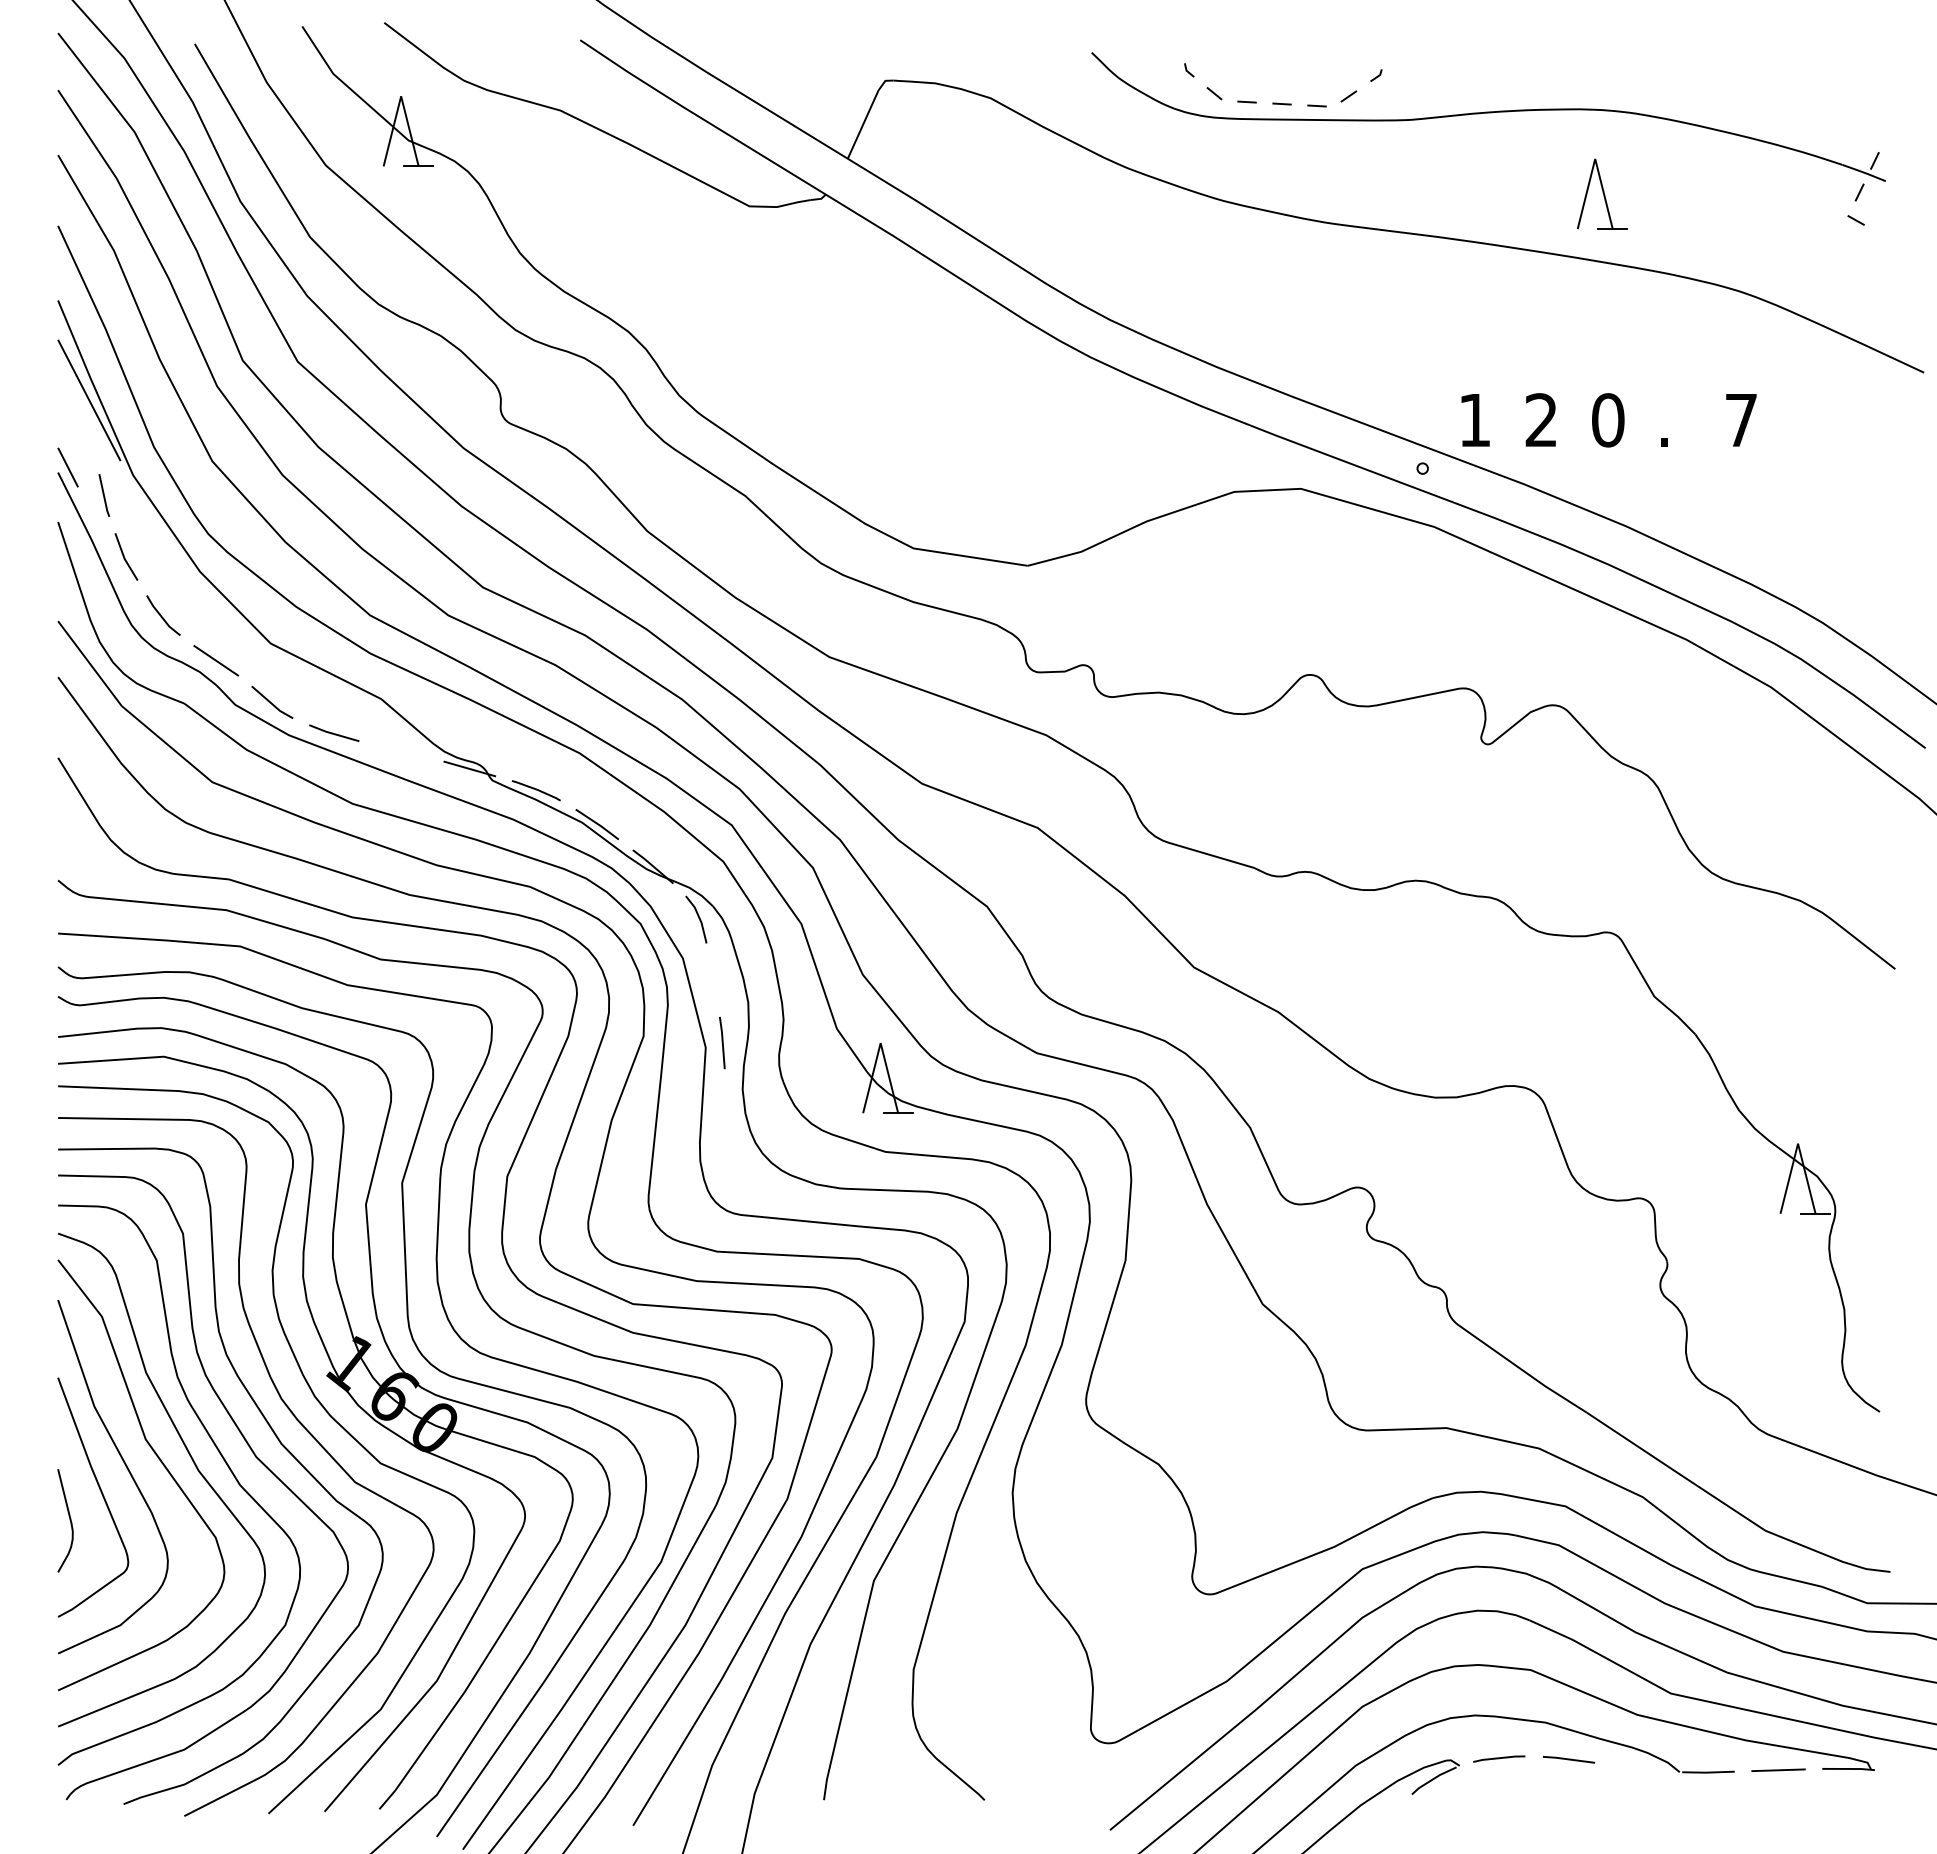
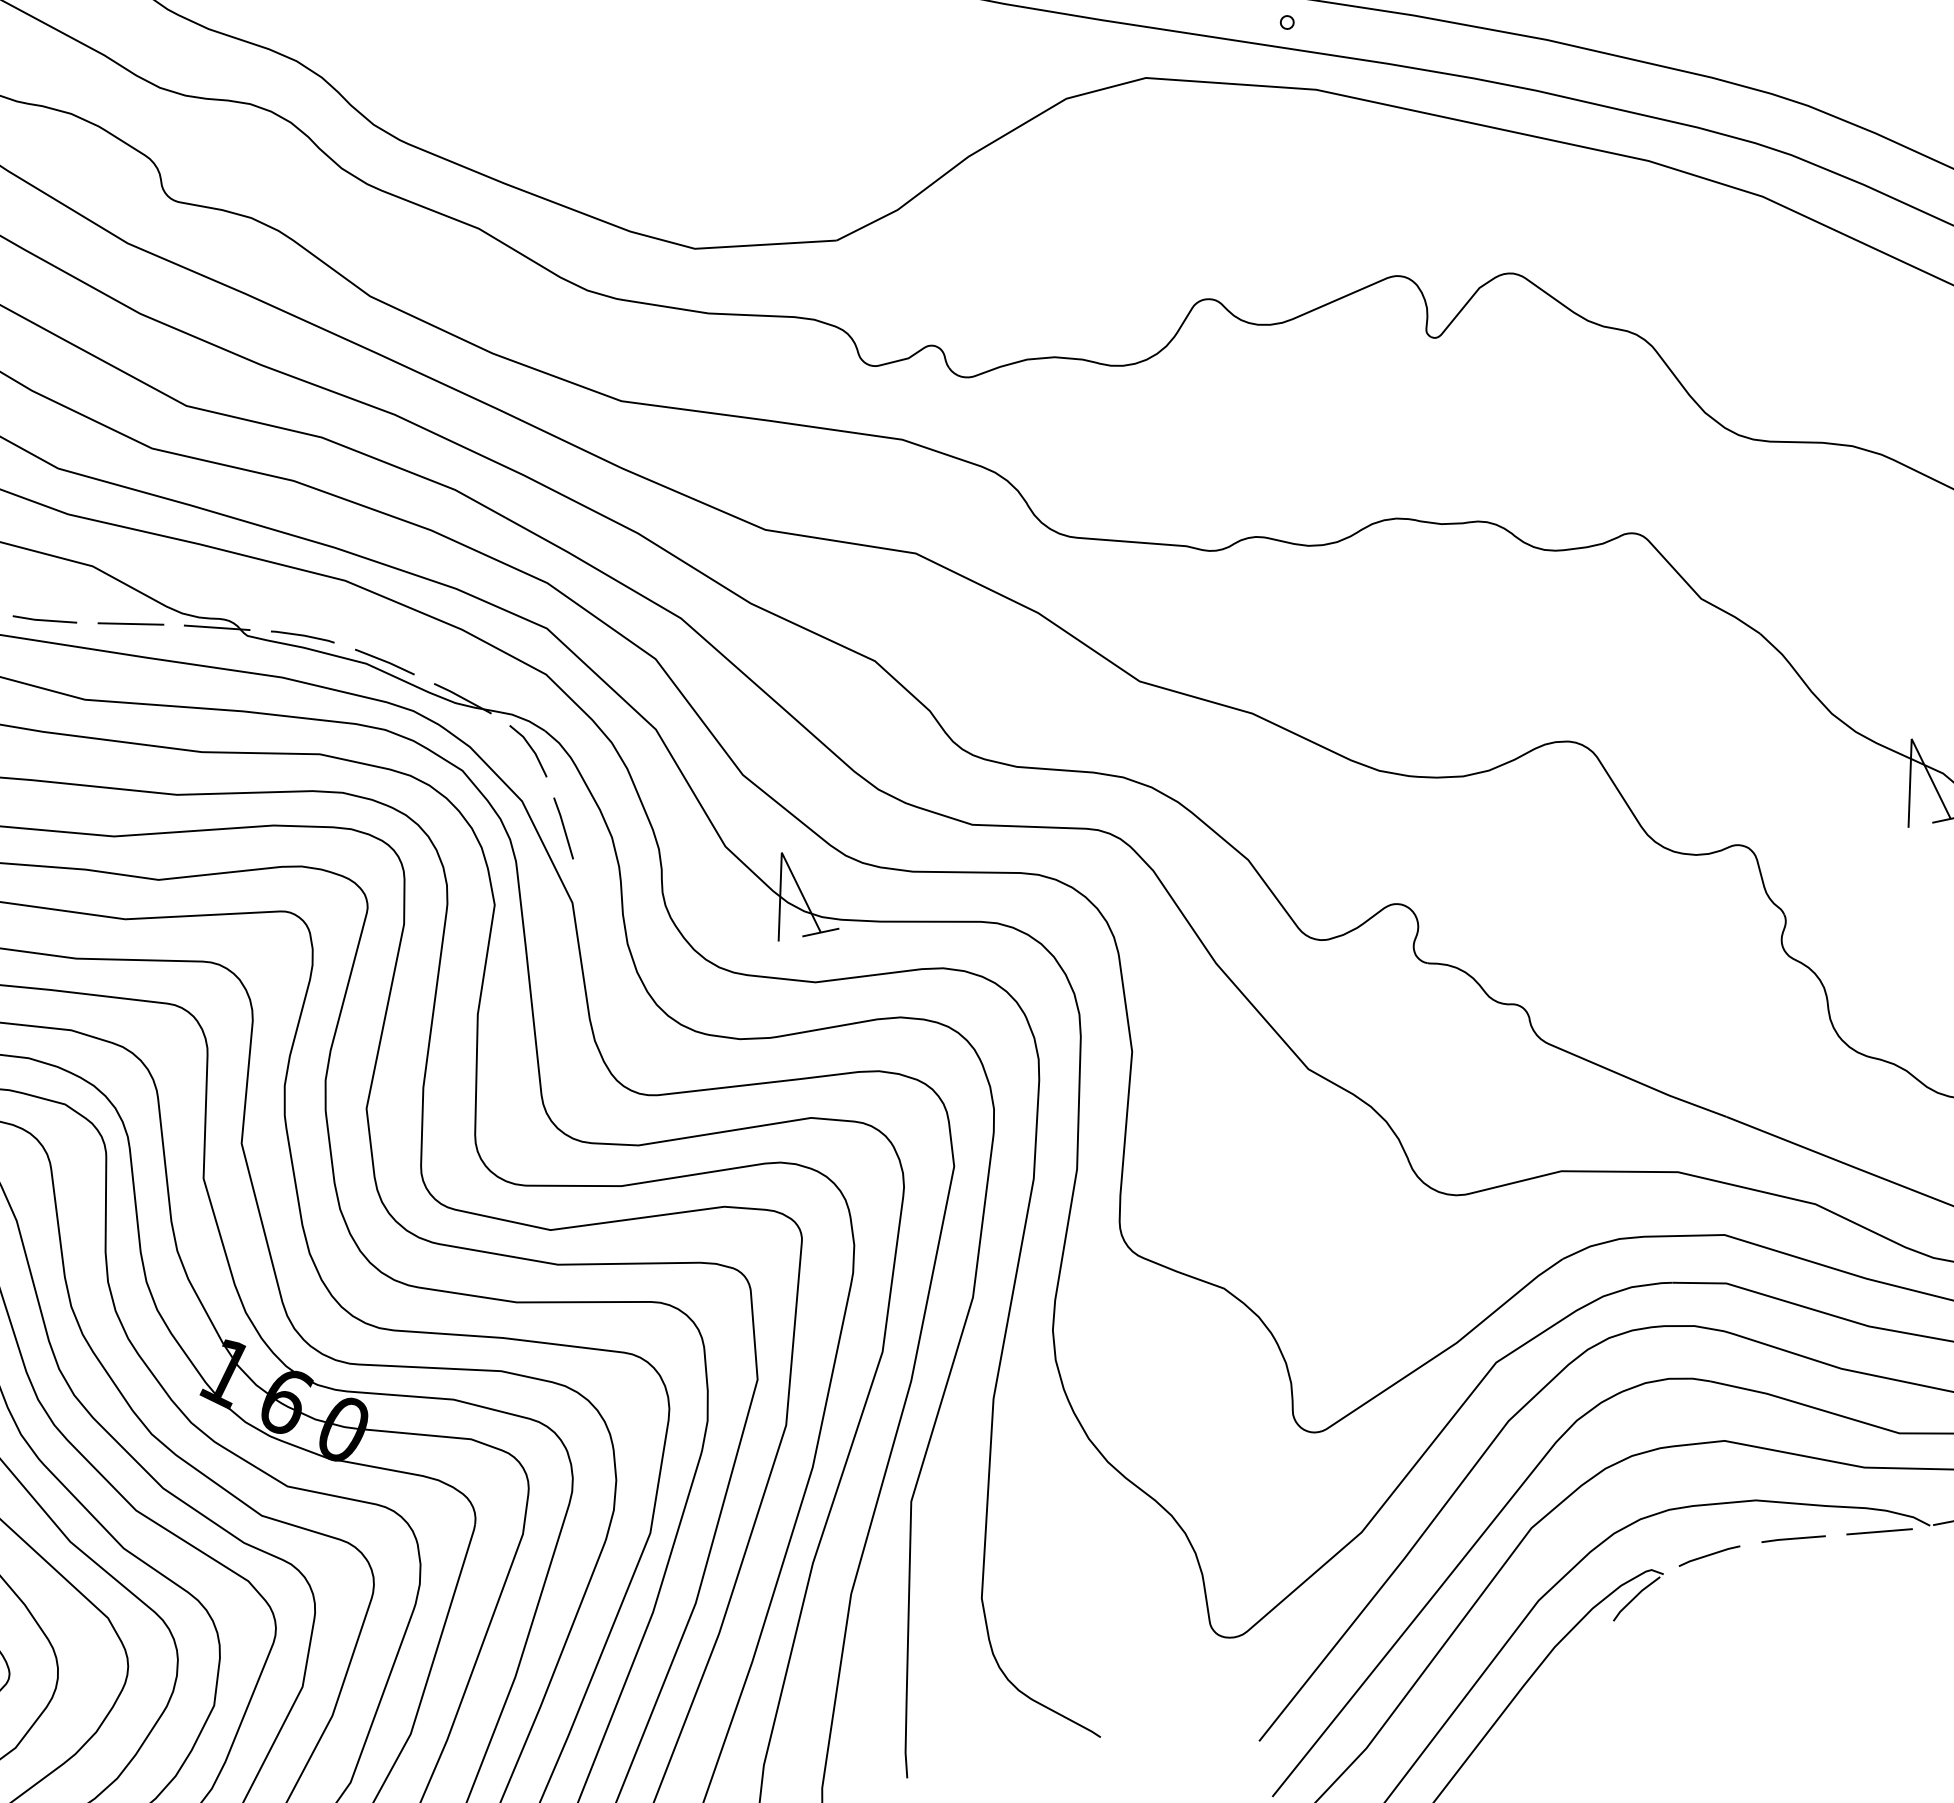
line: (401, 751) -> (130, 624), added
line: (722, 1042) -> (563, 827), moved
line: (1638, 1768) -> (1879, 1531), added

